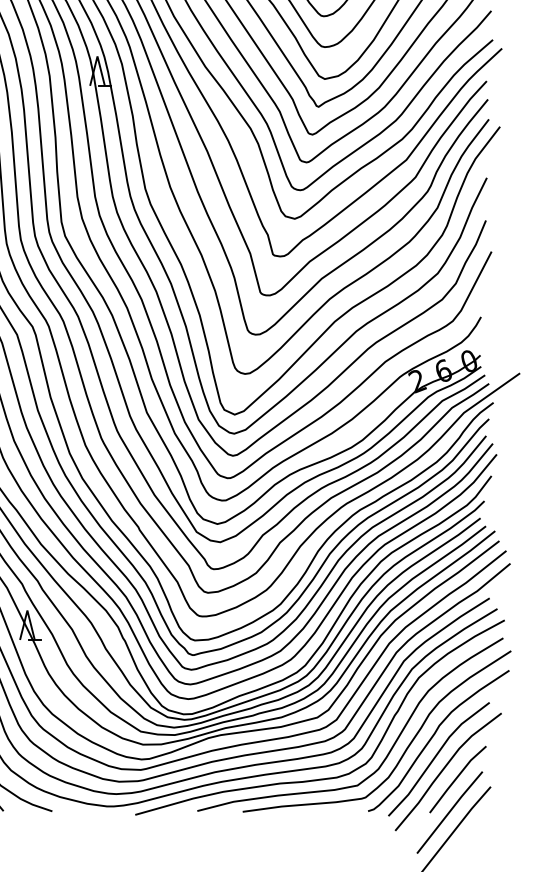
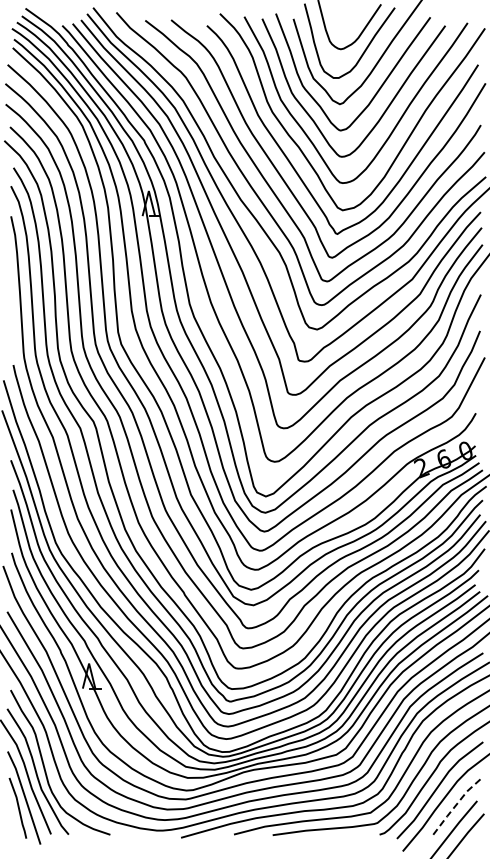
line: (457, 778) -> (455, 806), solid -> dashed

